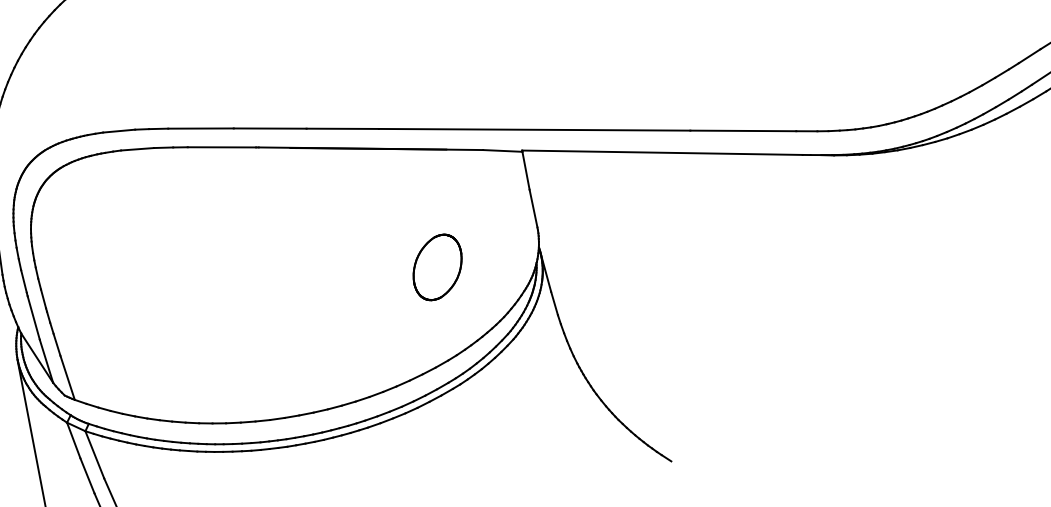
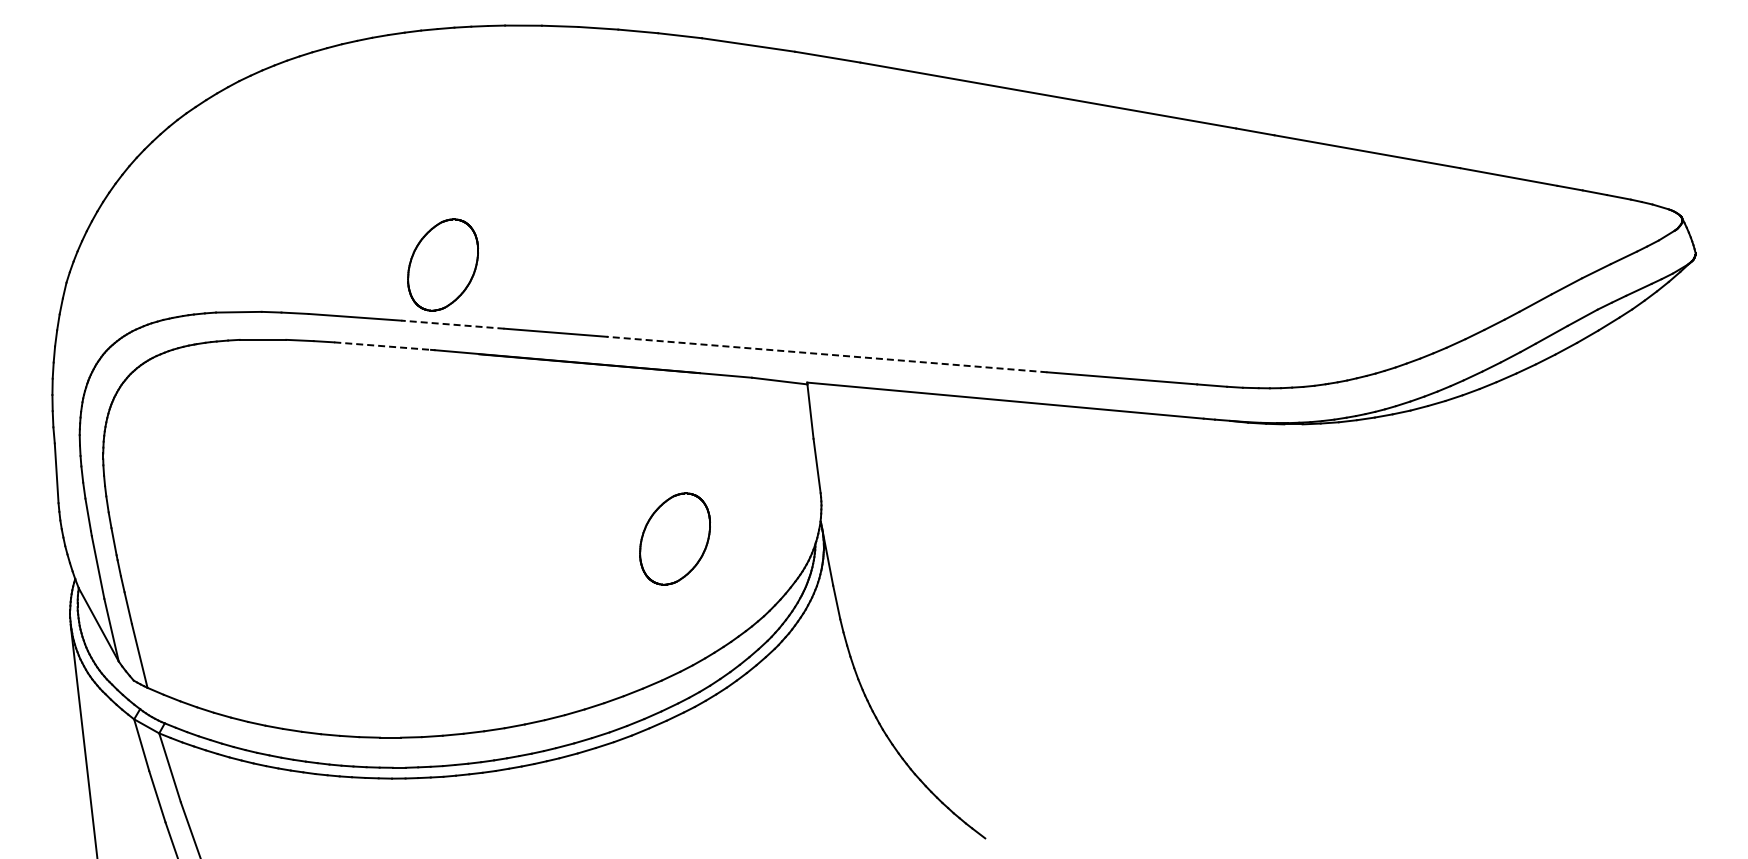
part: (259, 86) -> (442, 264), added
line: (269, 128) -> (452, 324), solid -> dashed
line: (534, 129) -> (826, 354), solid -> dashed
line: (221, 147) -> (382, 346), solid -> dashed

